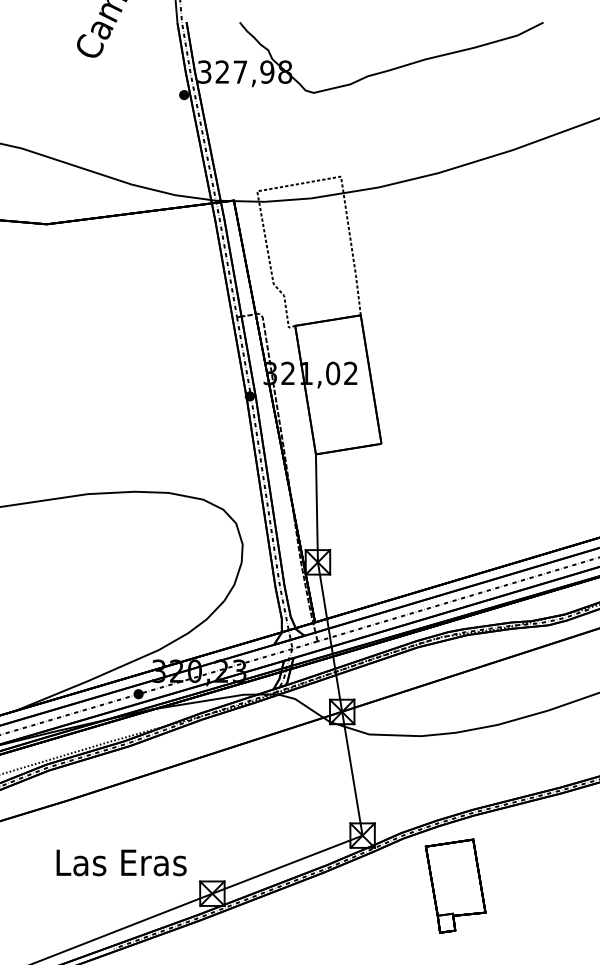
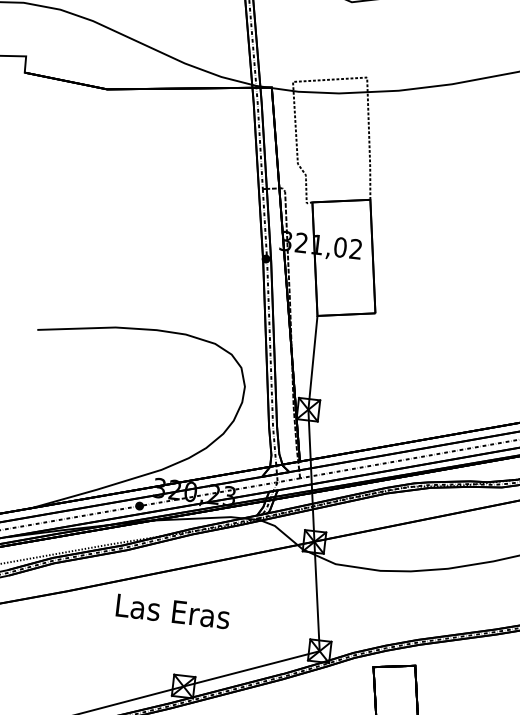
text: (121, 862) -> (173, 611), moved

